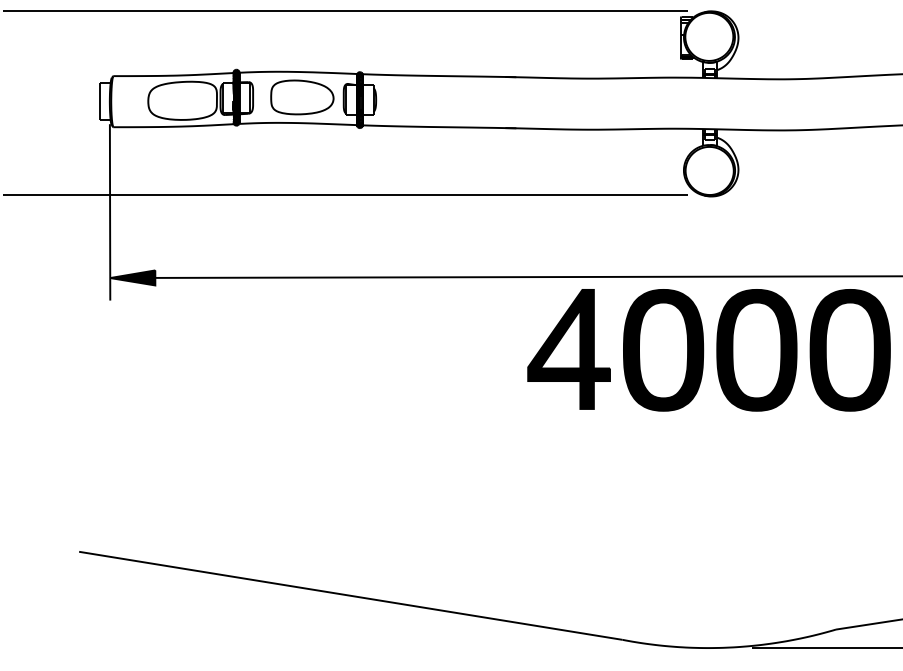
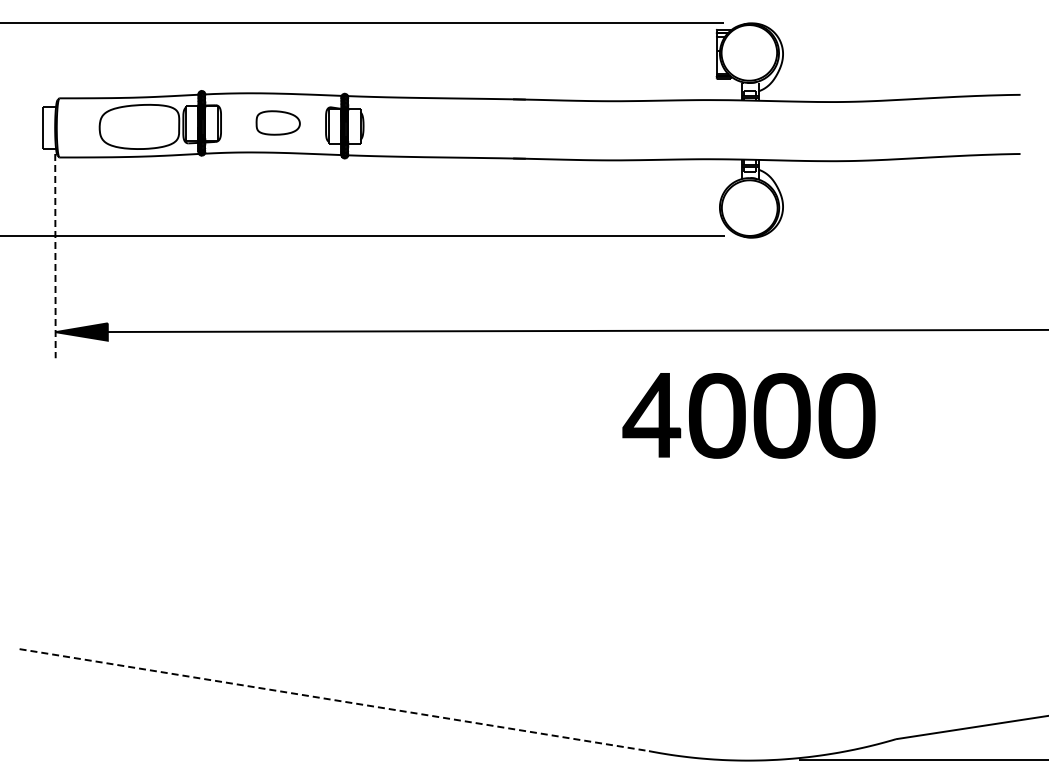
part: (302, 96) -> (278, 122), size x0.6
line: (110, 212) -> (55, 256), solid -> dashed
part: (708, 350) -> (748, 415), size x0.6
line: (351, 596) -> (334, 700), solid -> dashed

